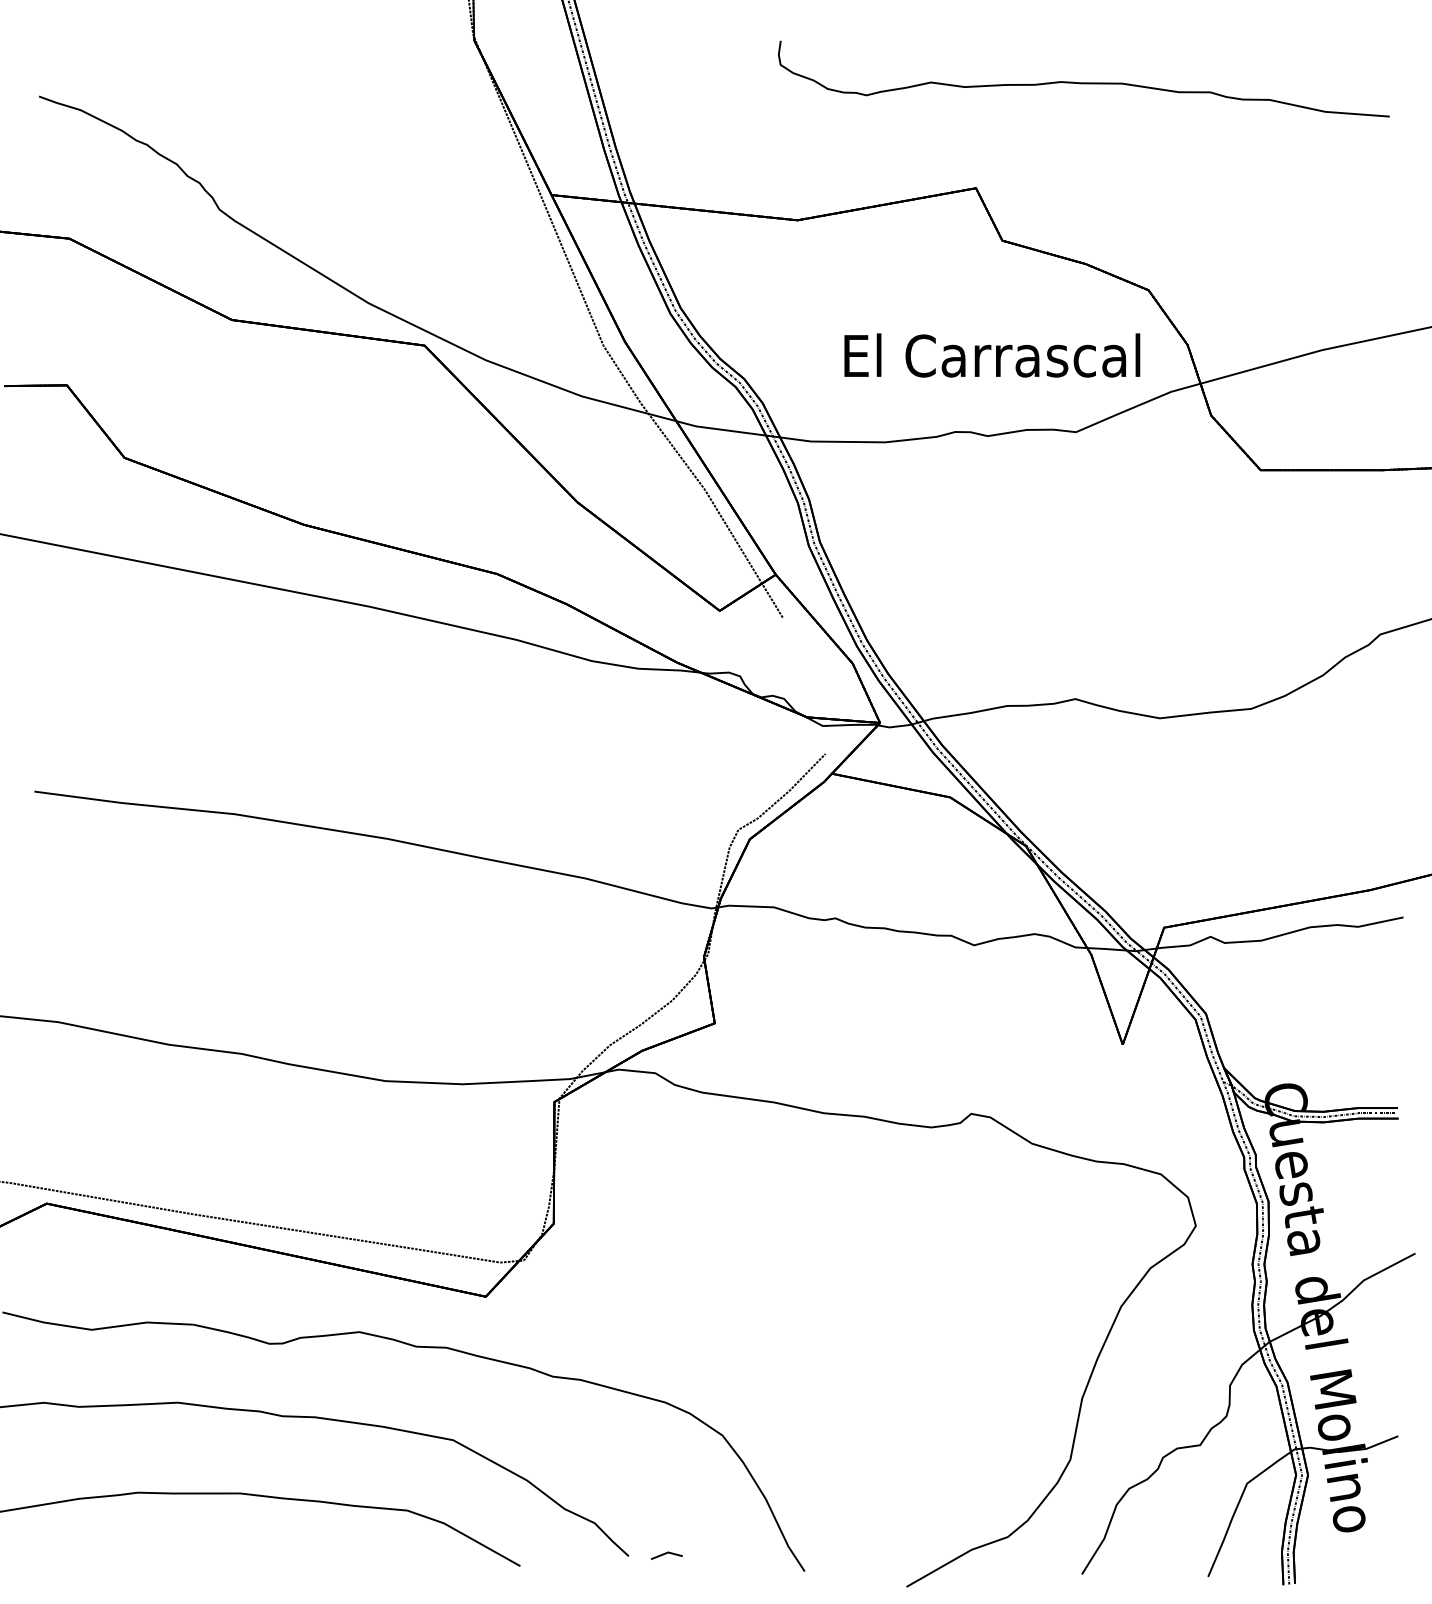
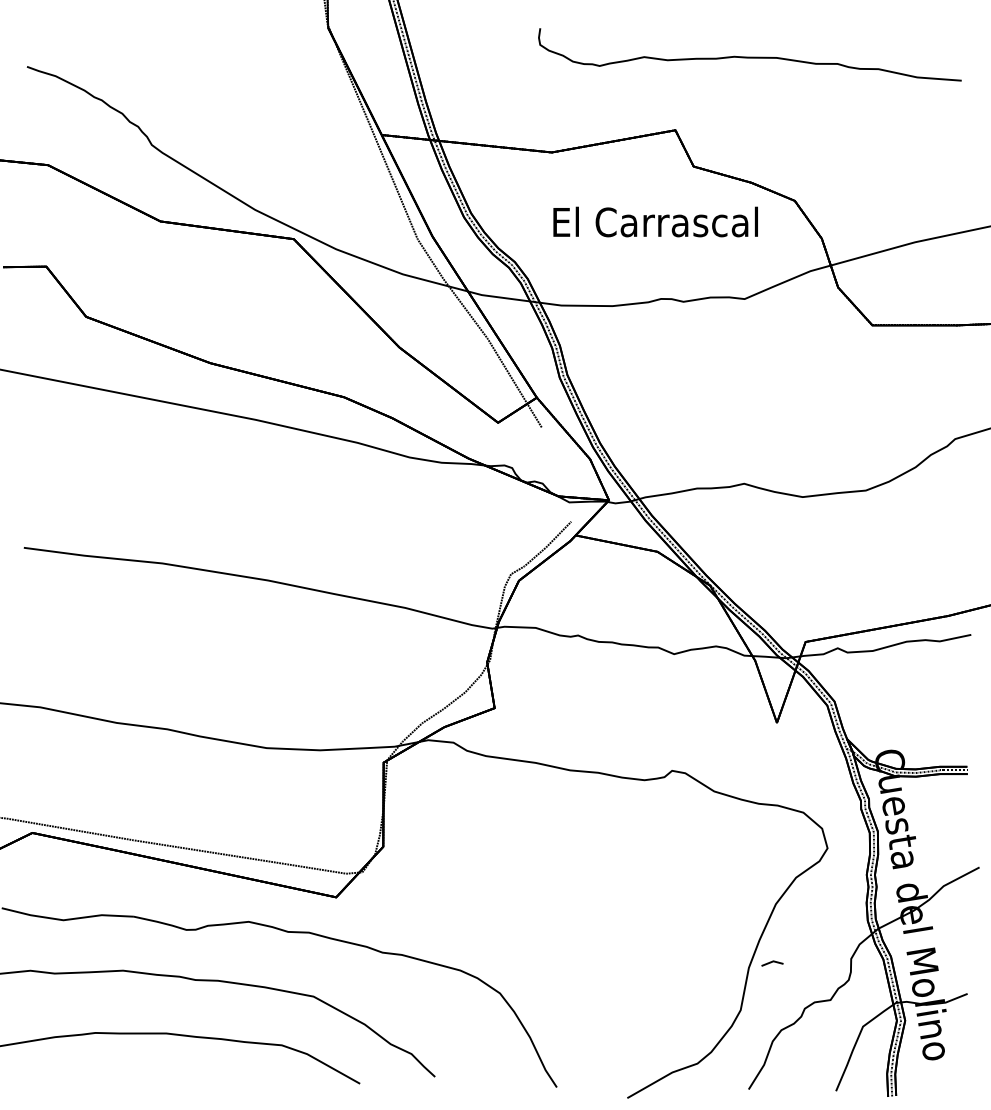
text: (992, 354) -> (655, 221), moved
line: (666, 1554) -> (772, 962), moved

